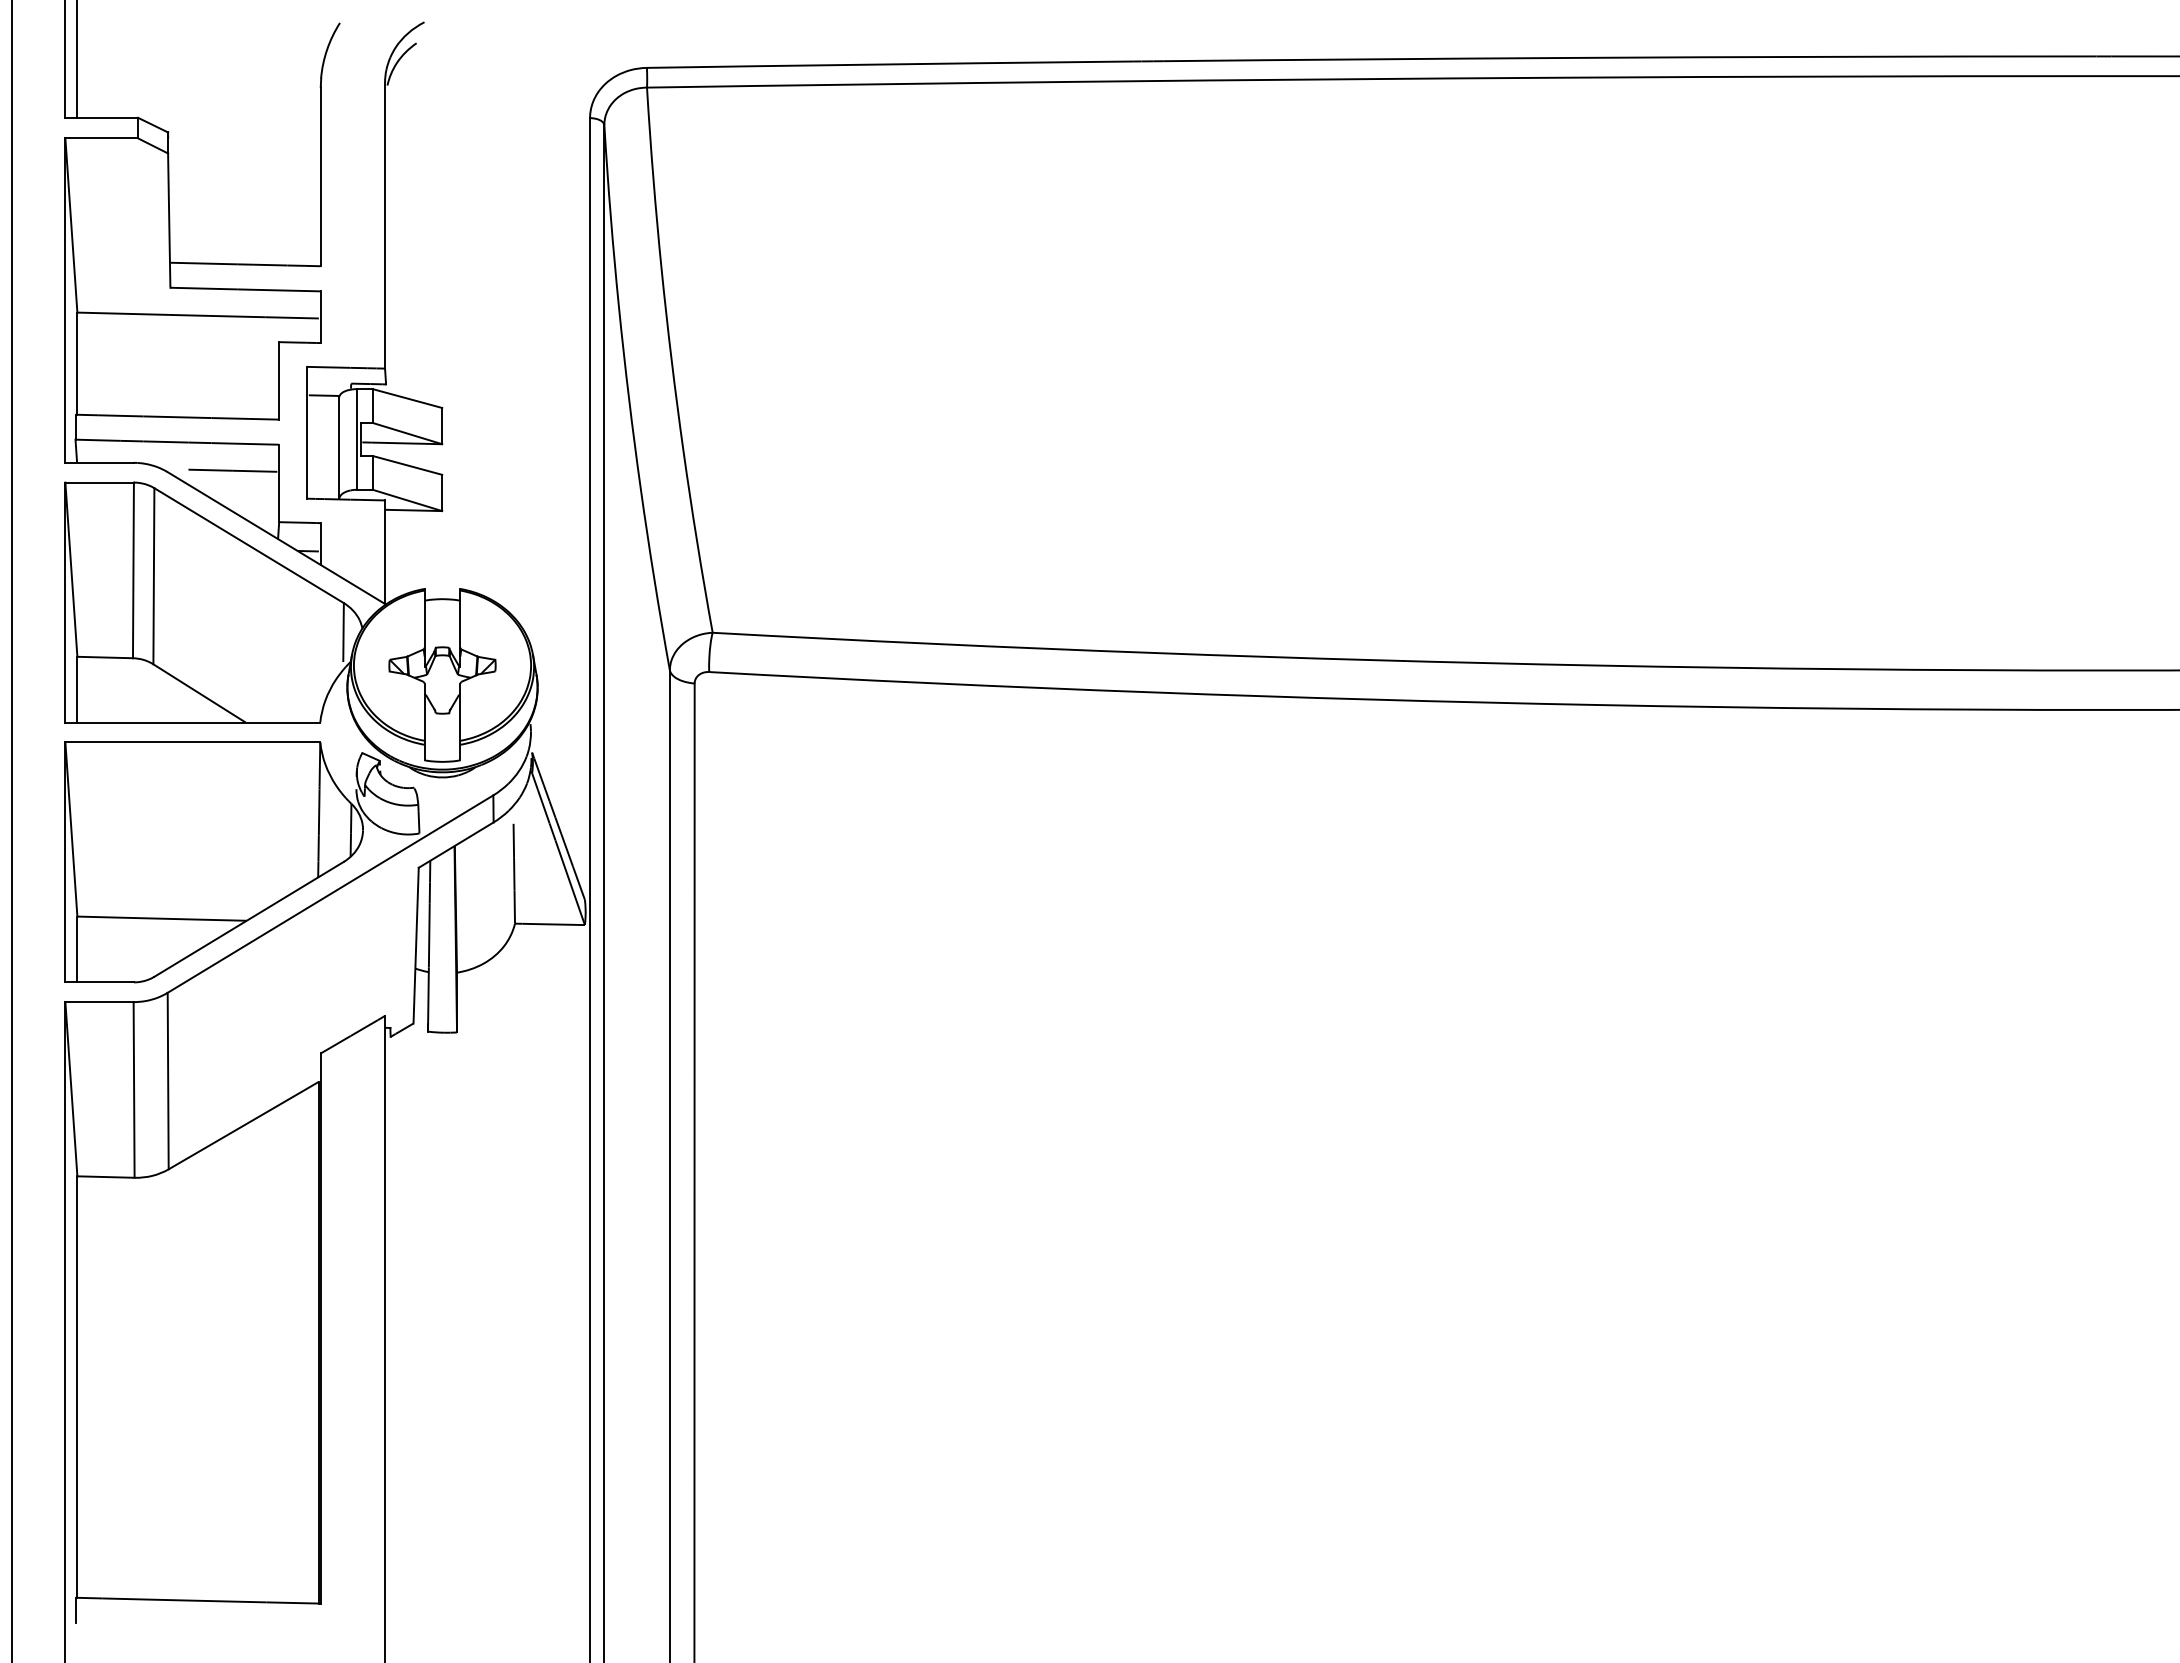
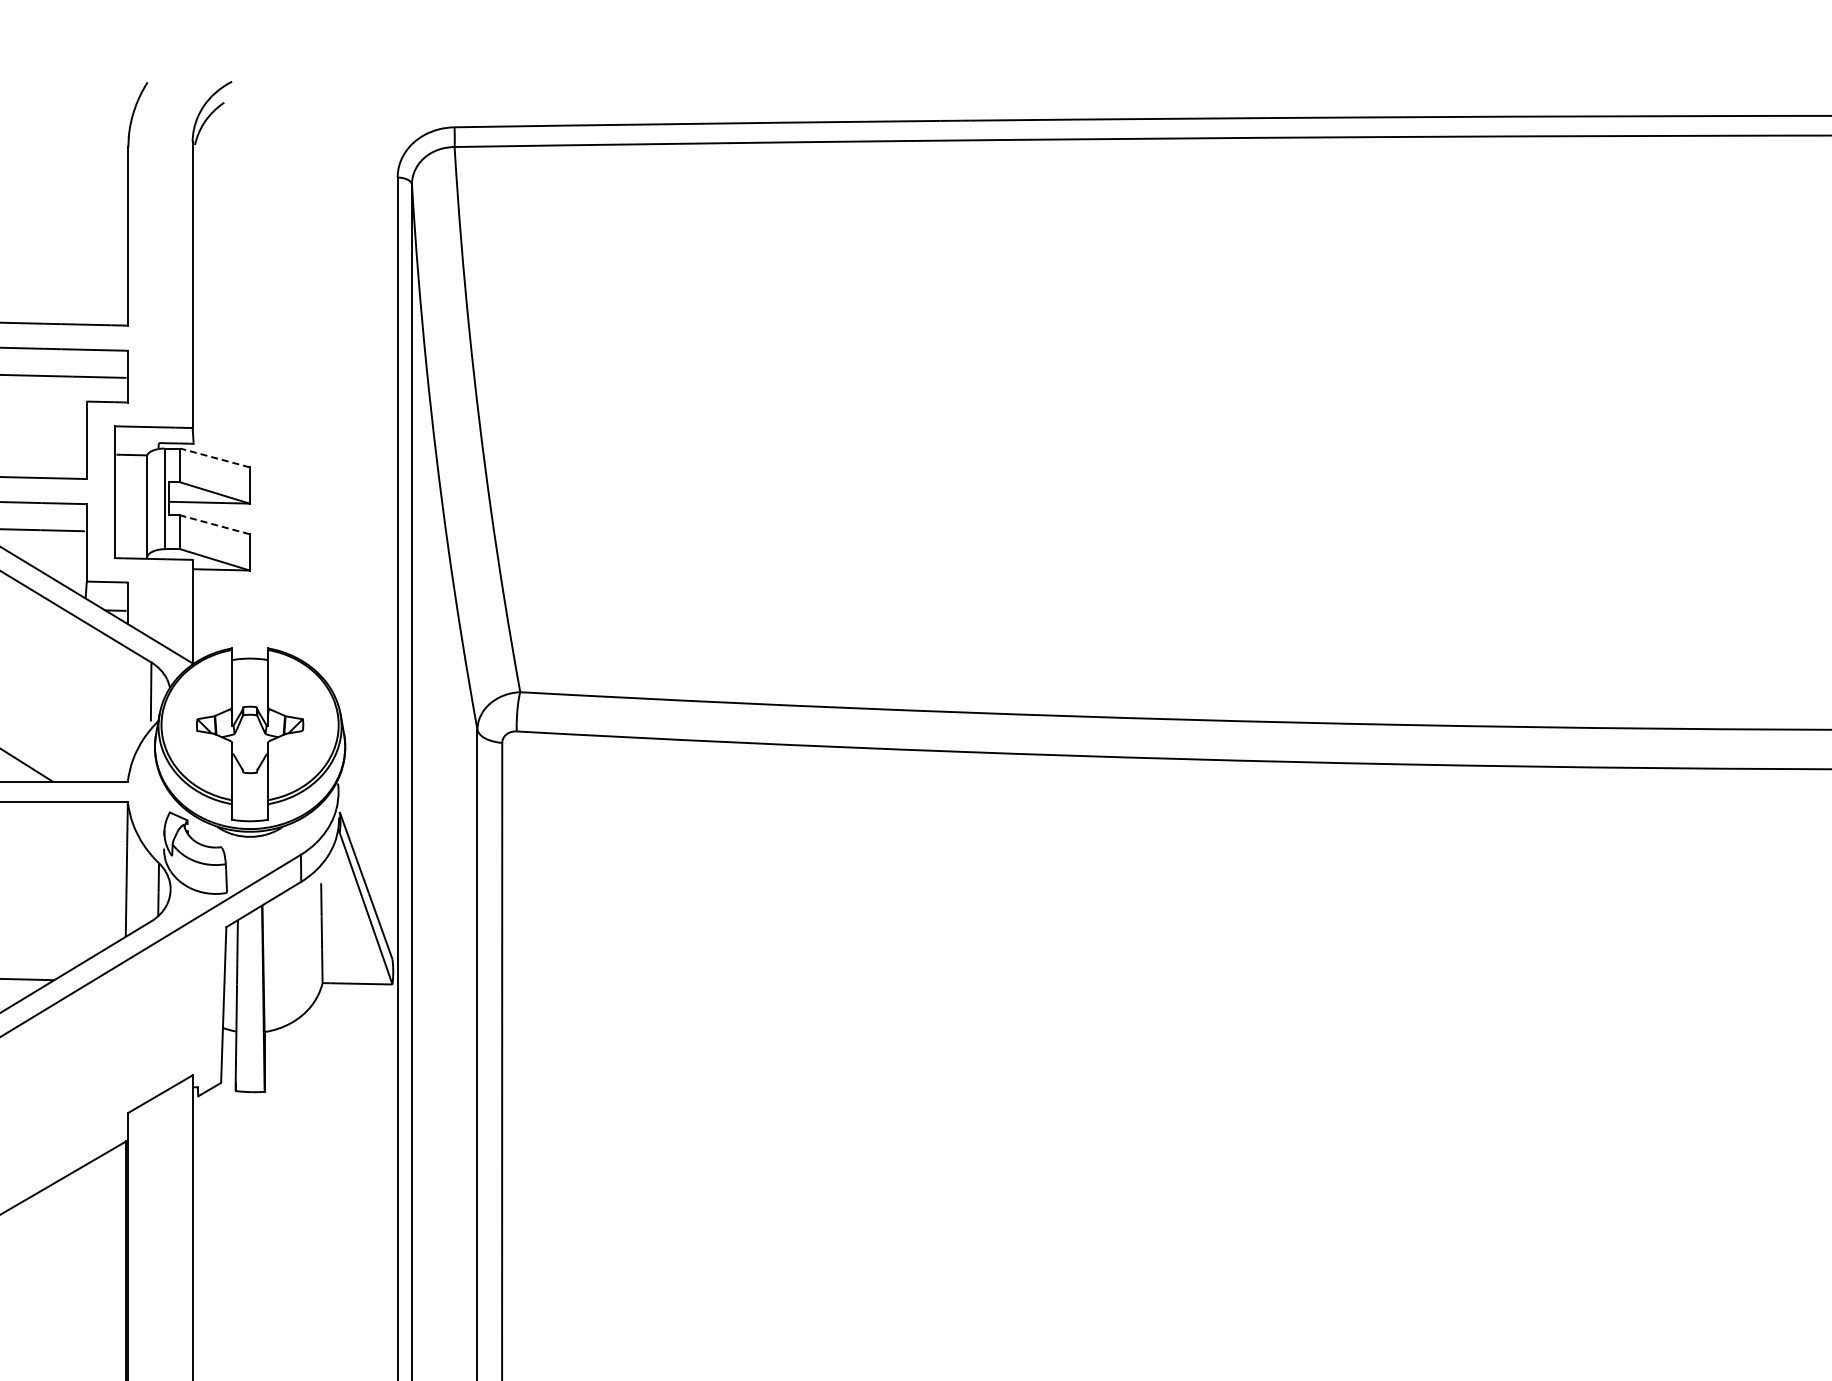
line: (407, 398) -> (215, 457), solid -> dashed
line: (407, 465) -> (215, 524), solid -> dashed

